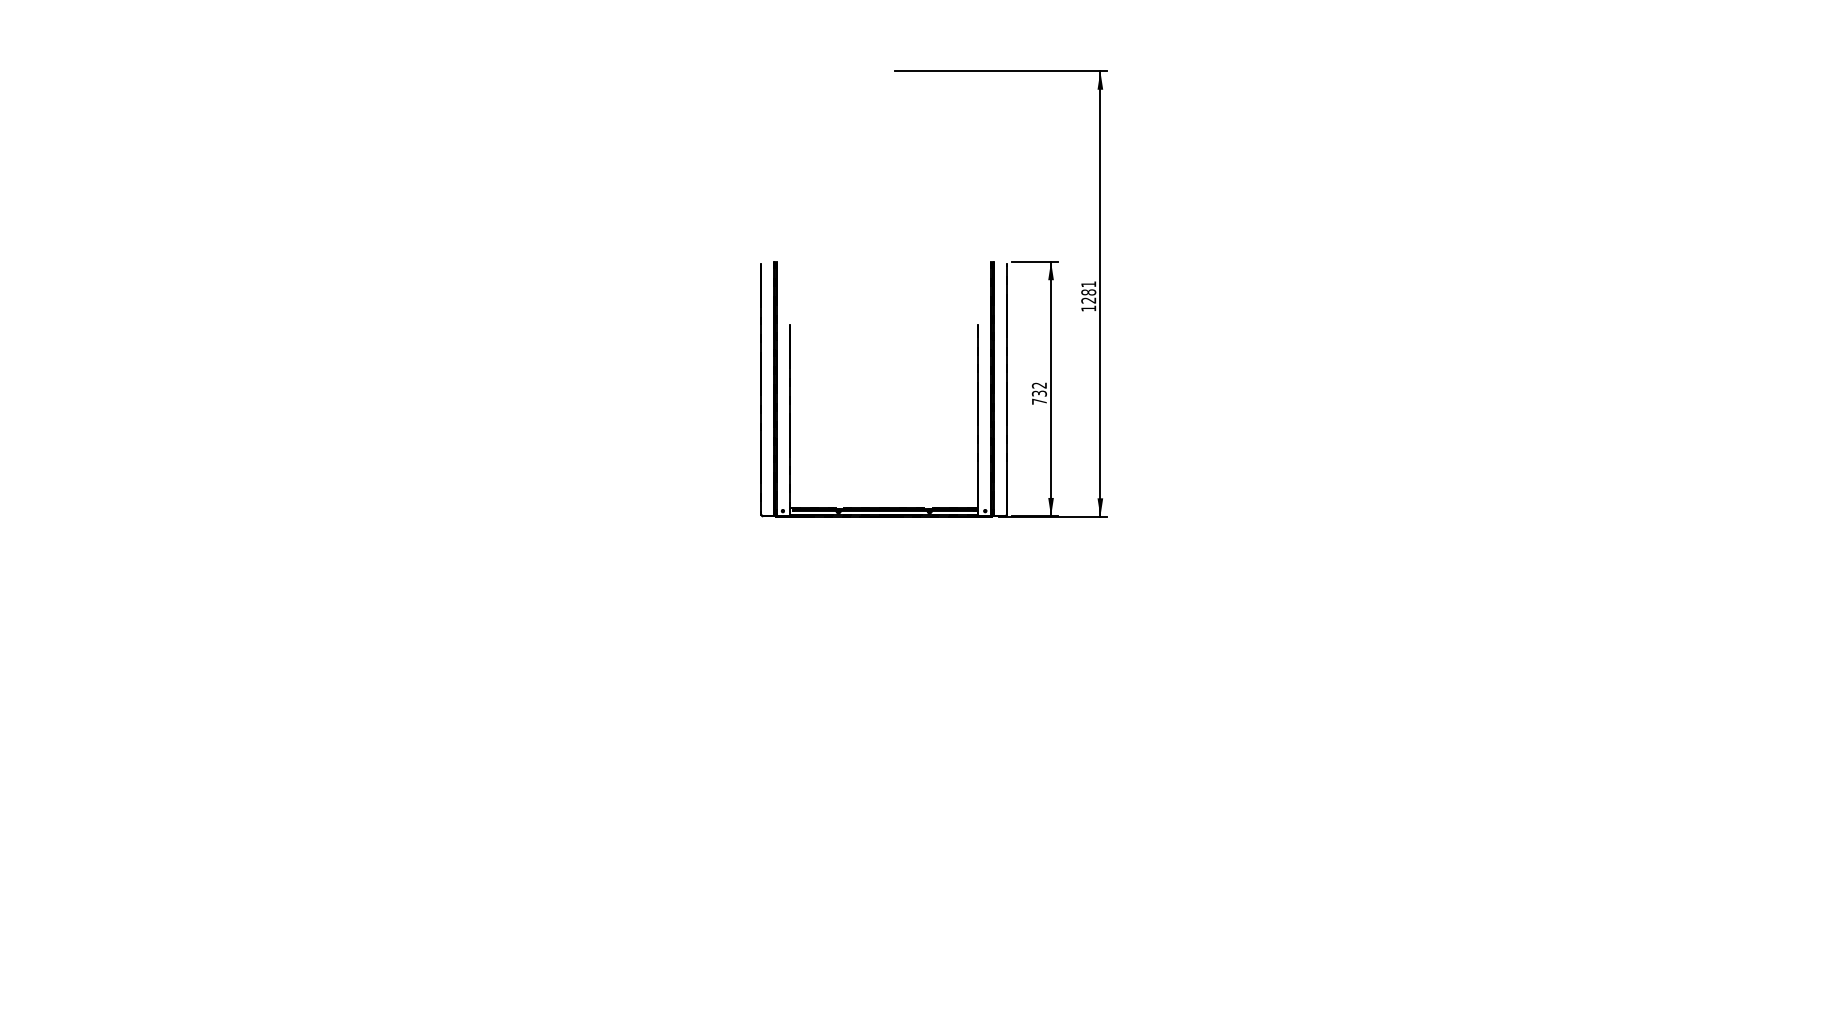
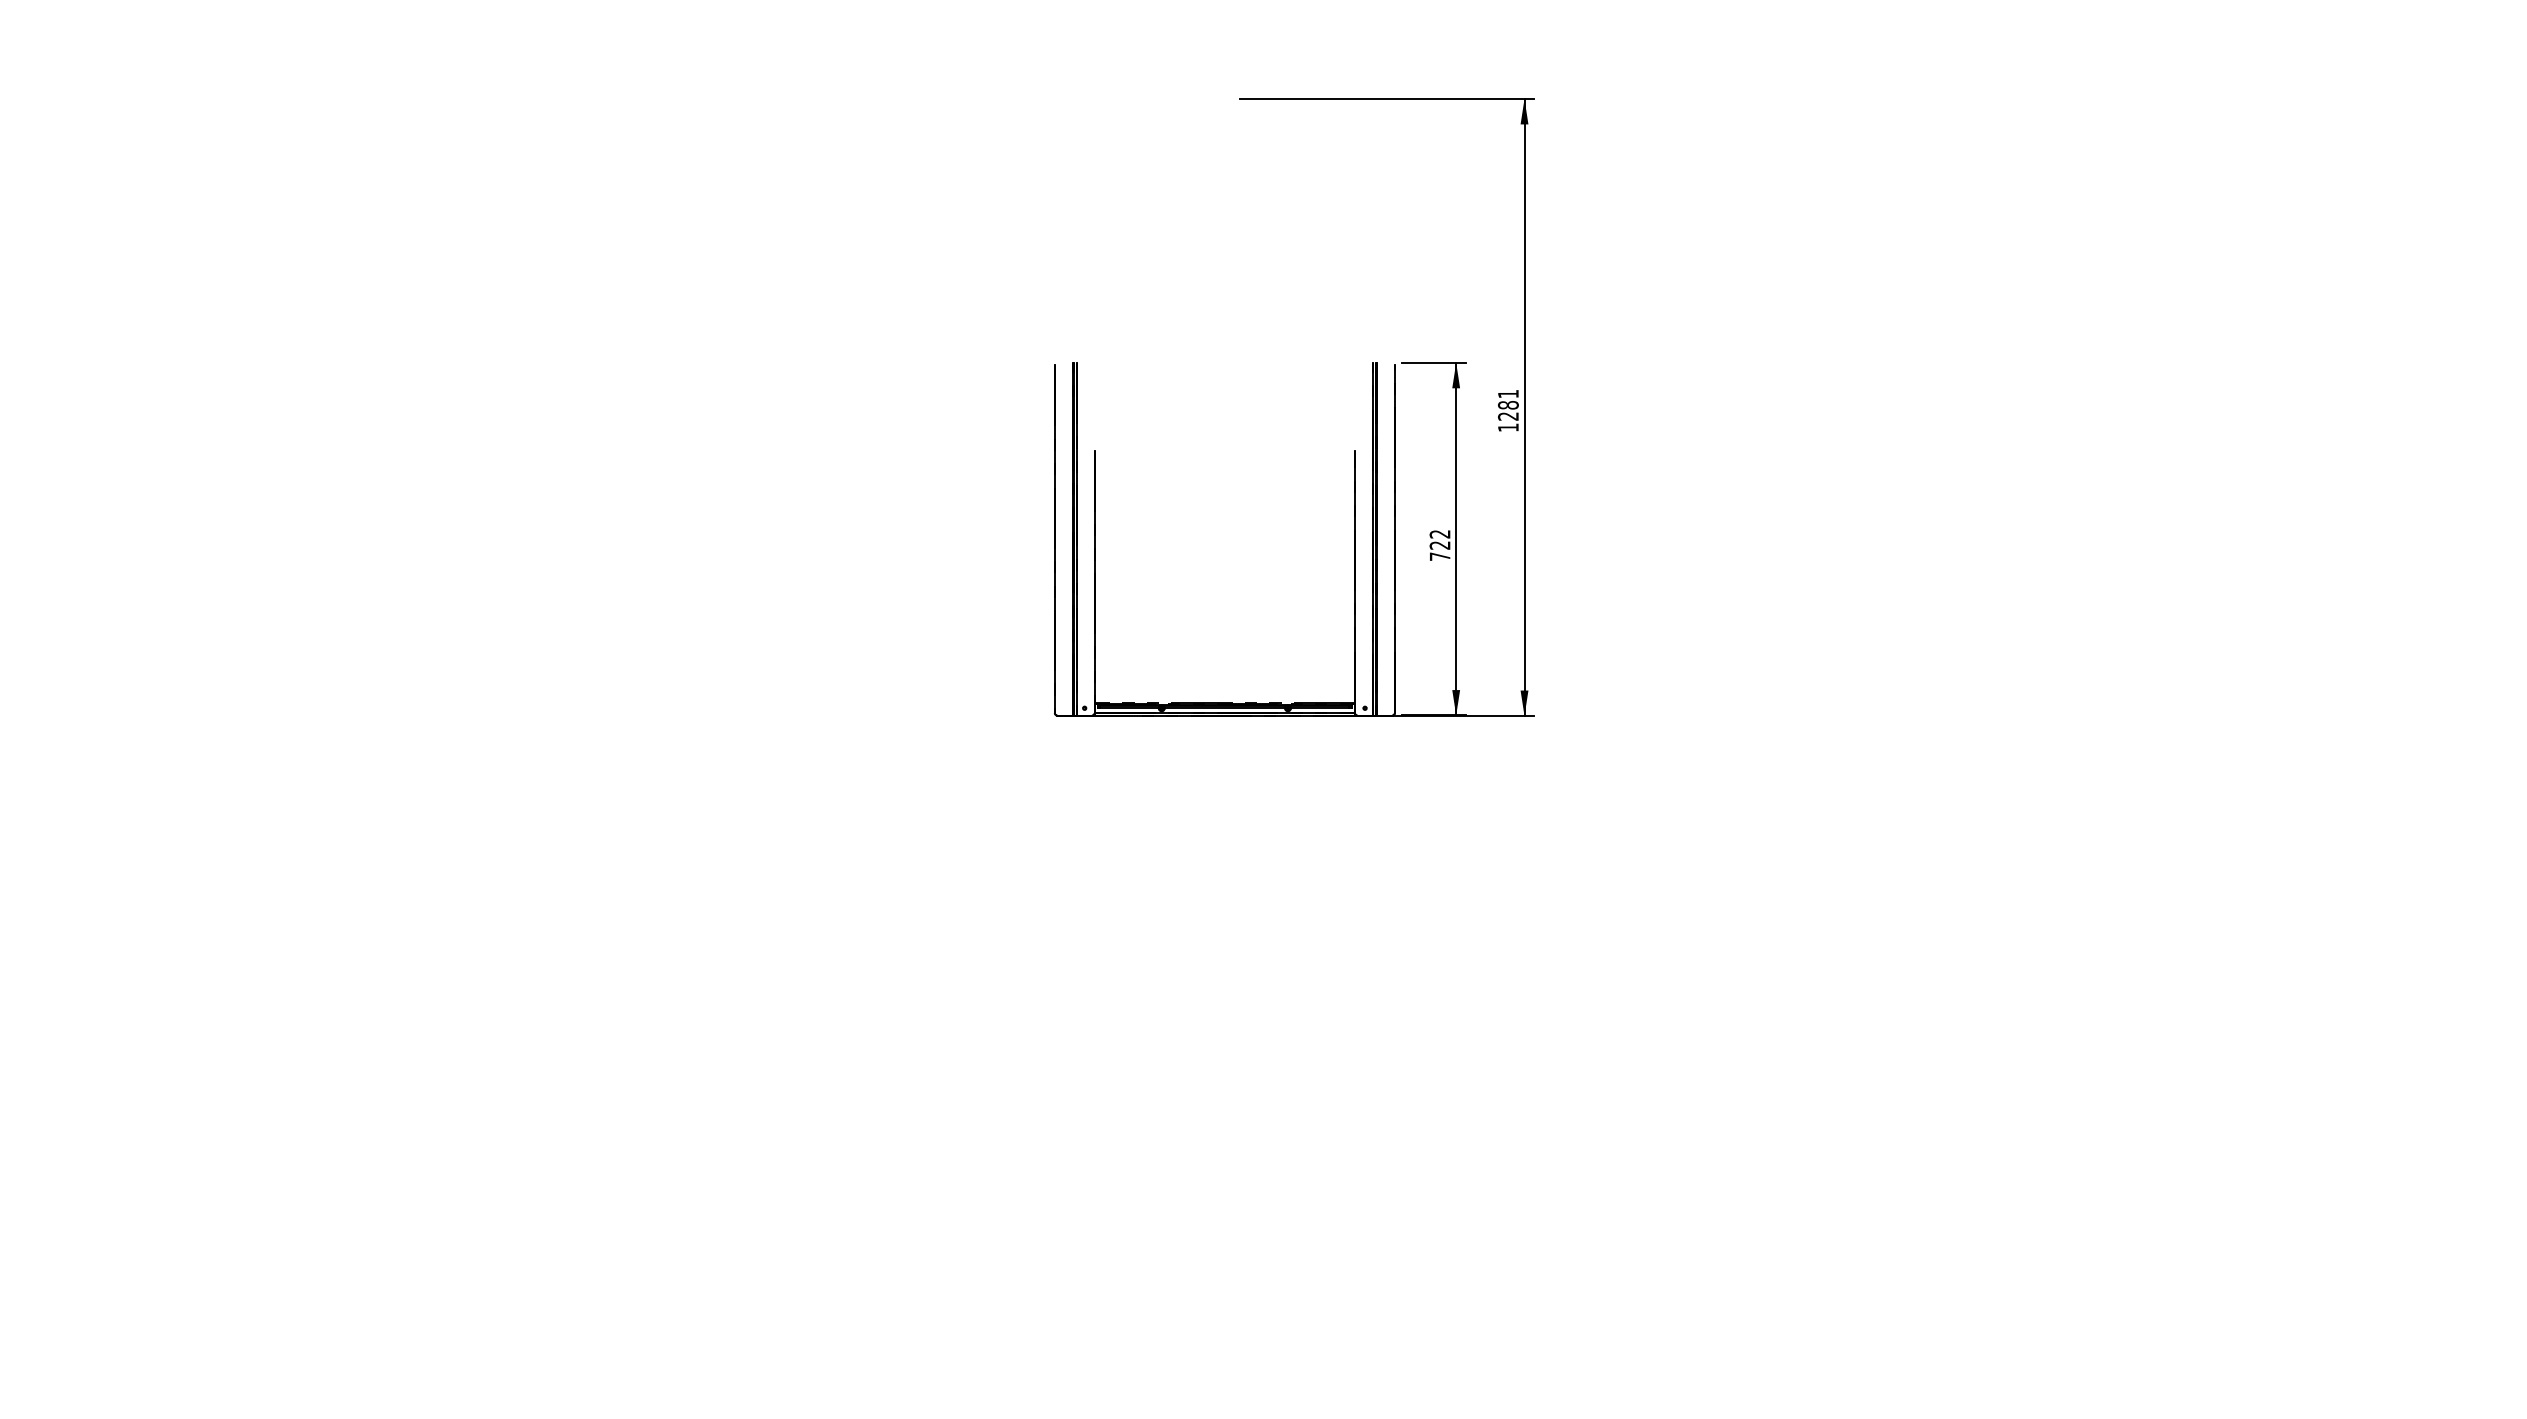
text: (1039, 393) -> (1440, 545), 732 -> 722

